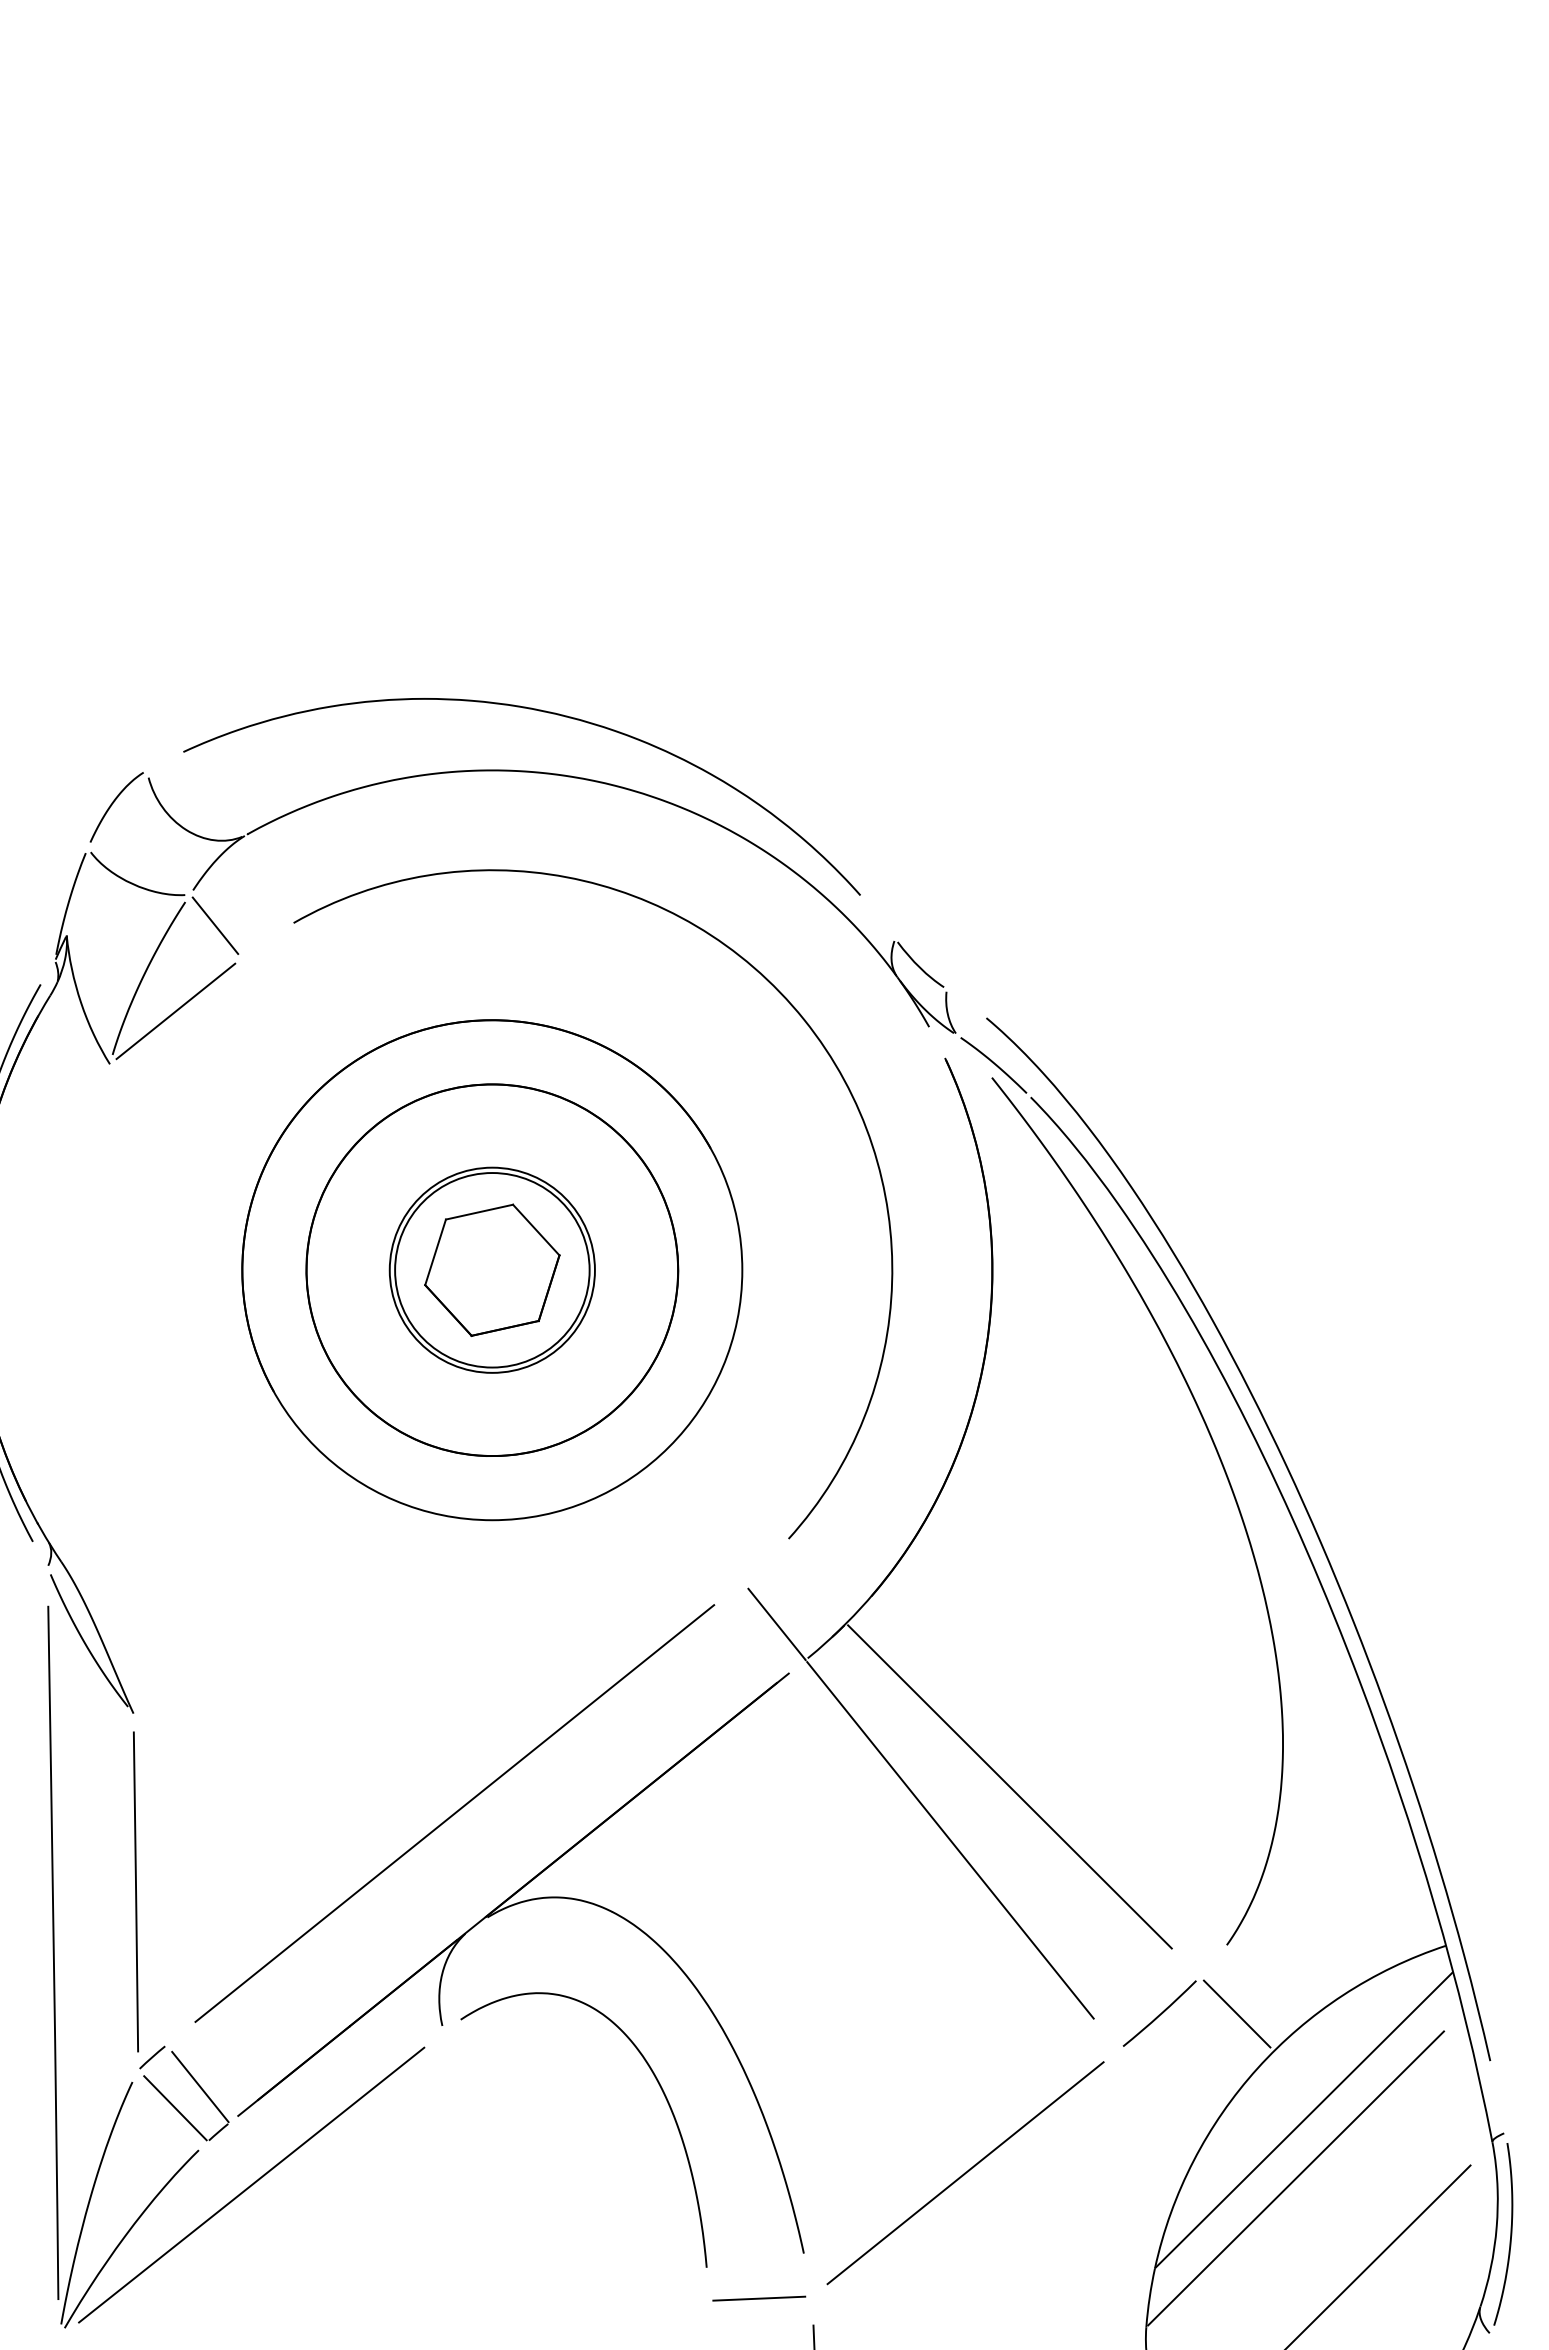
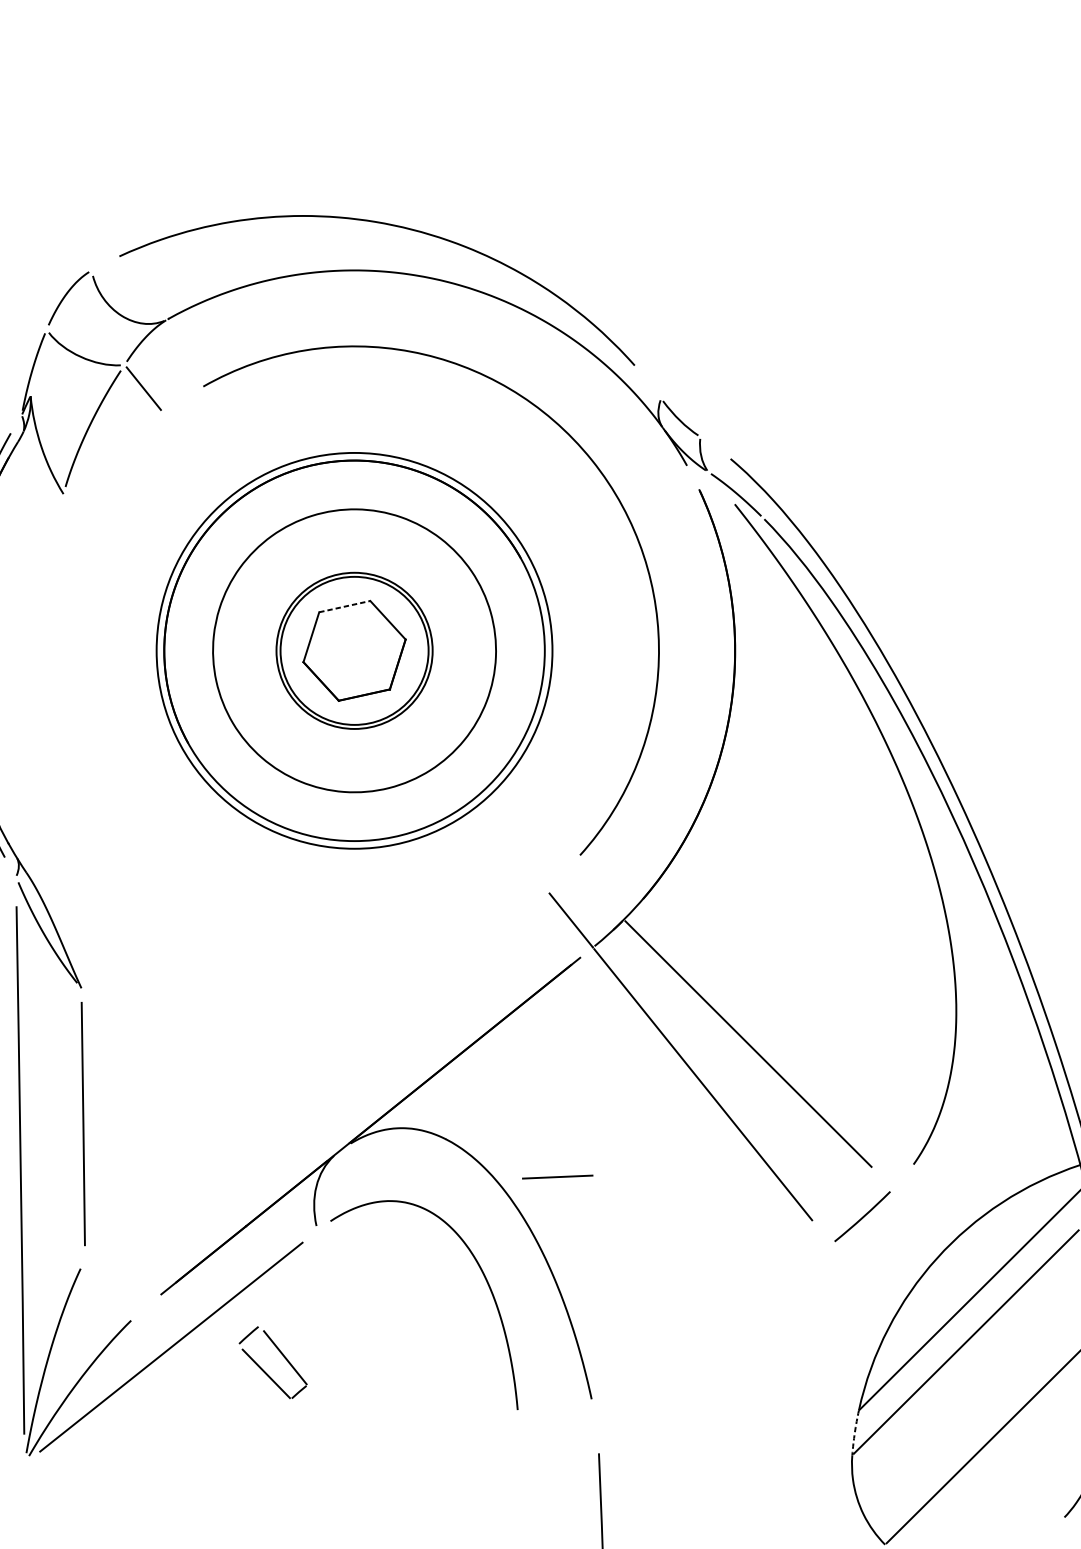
line: (175, 1011) -> (113, 453), removed
line: (479, 1212) -> (344, 606), solid -> dashed
circle: (492, 1270) -> (354, 651), size x1.4
line: (454, 1813) -> (325, 1064), removed
line: (1236, 2013) -> (920, 1216), removed
part: (197, 2085) -> (283, 1356), moved
line: (965, 2173) -> (714, 1338), removed
arc: (1149, 2297) -> (854, 1432), solid -> dashed
line: (759, 2298) -> (557, 1176), moved

